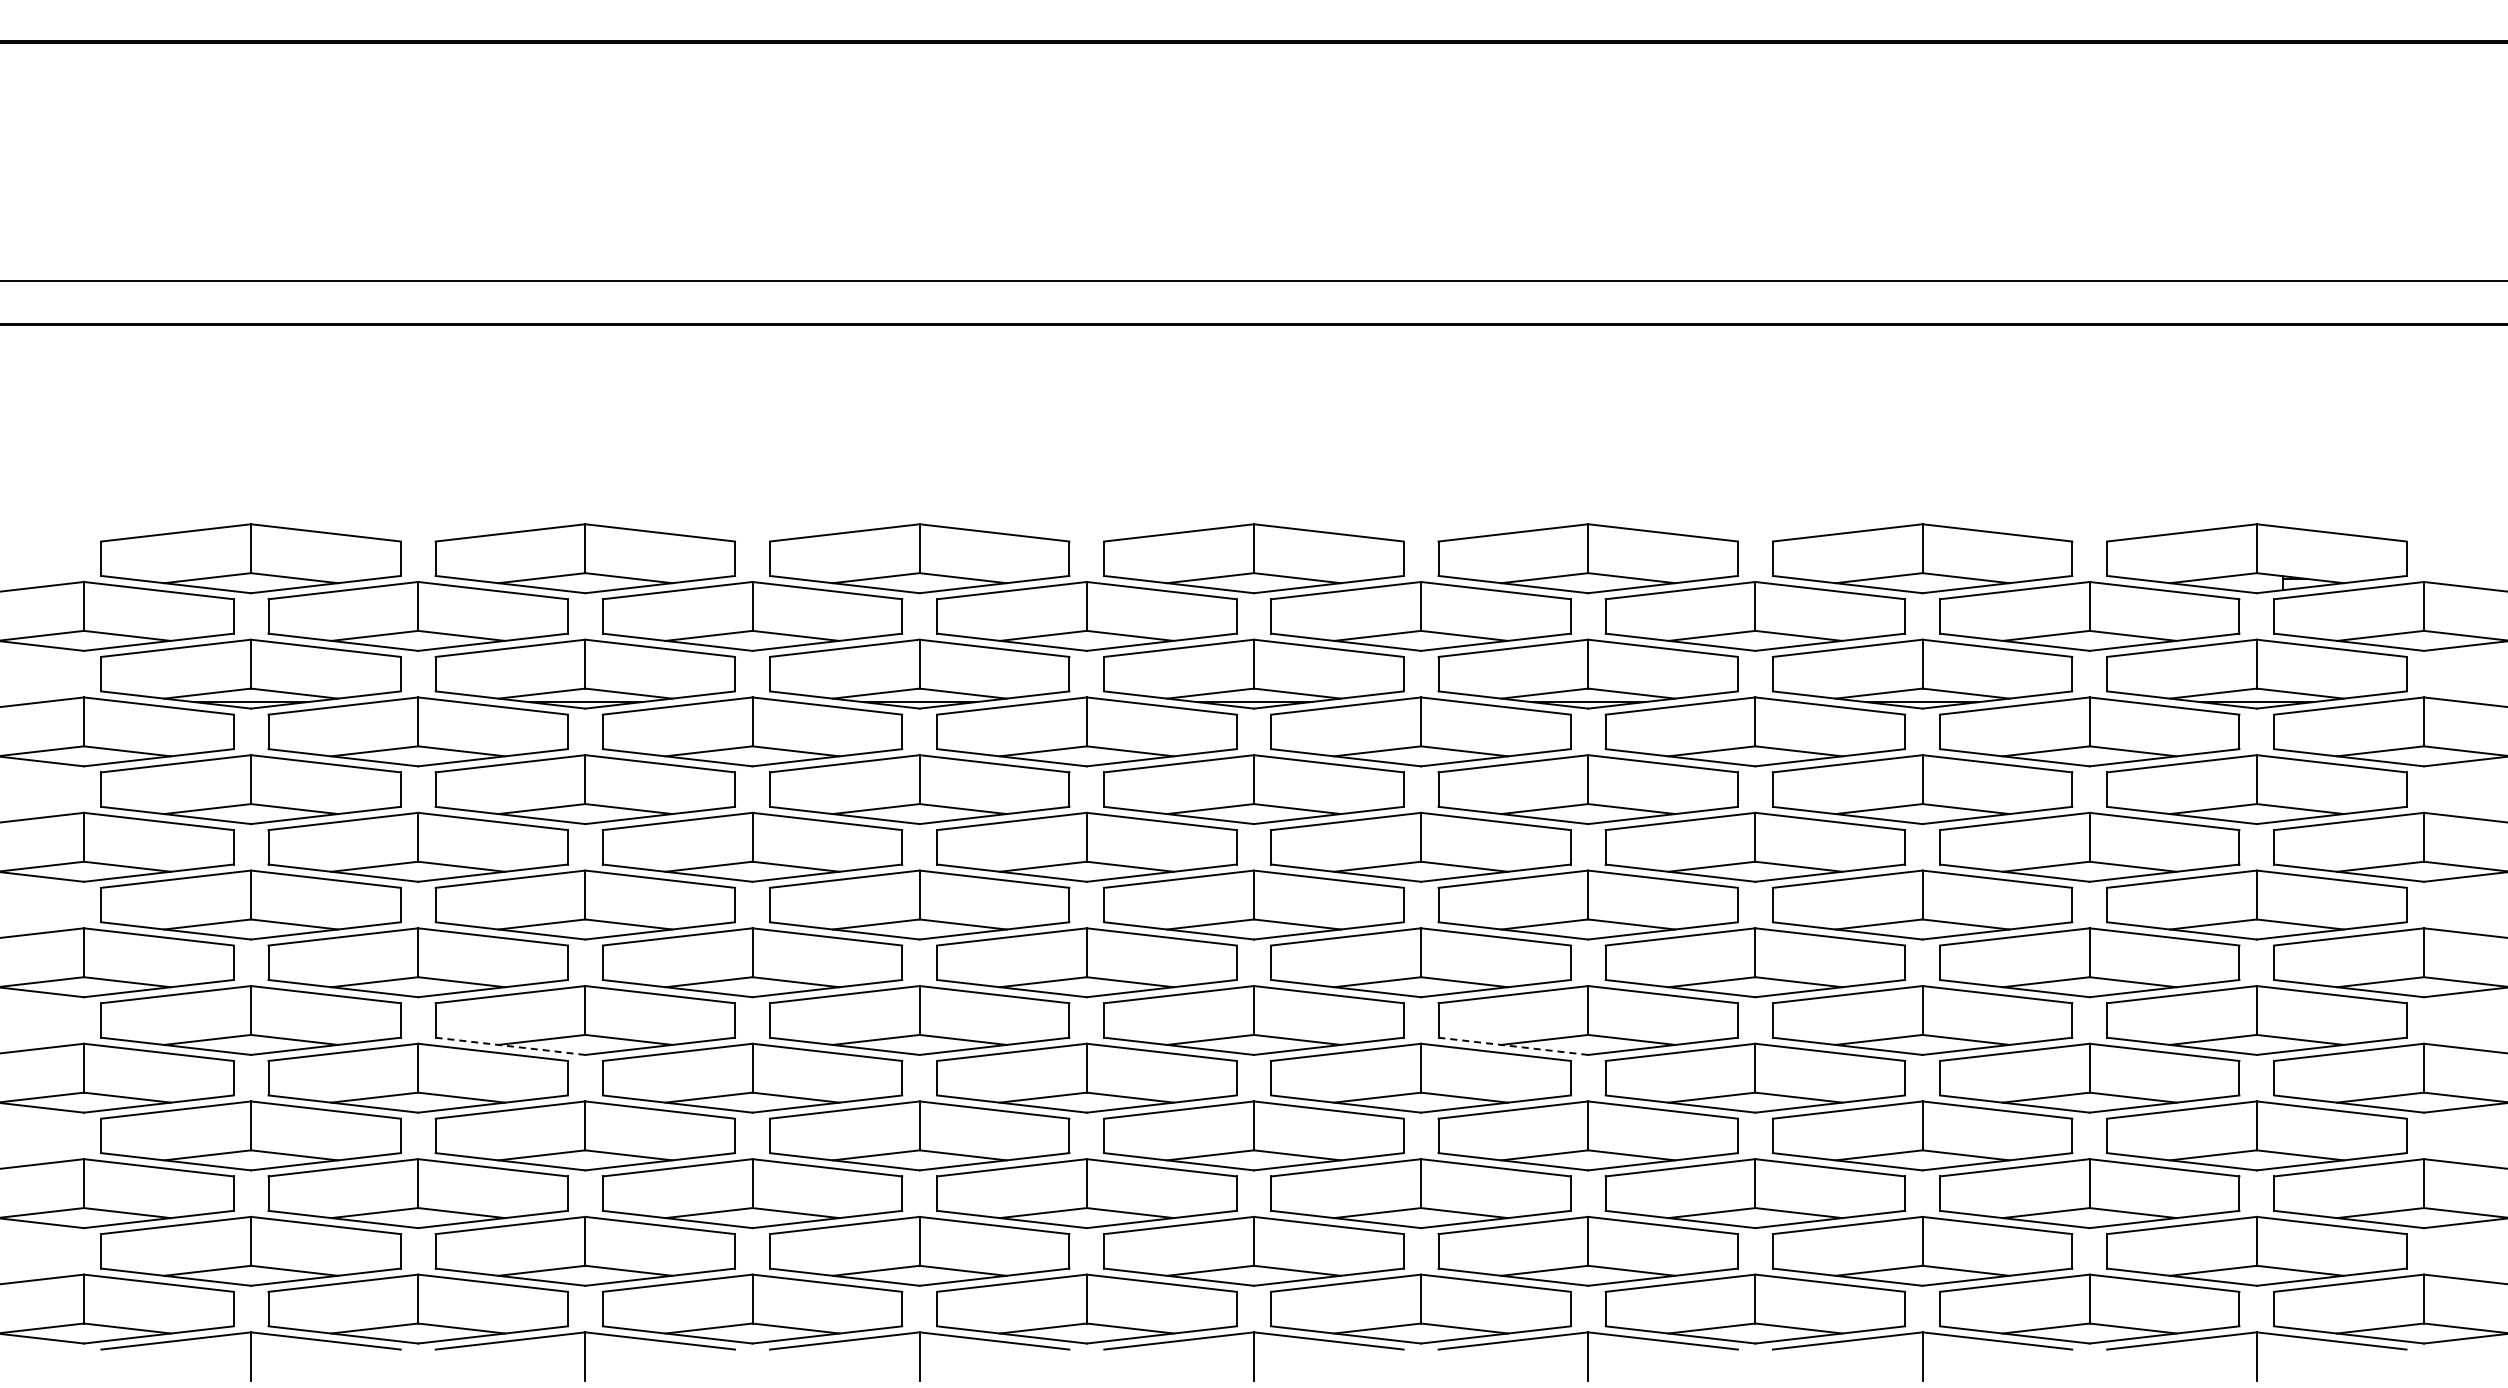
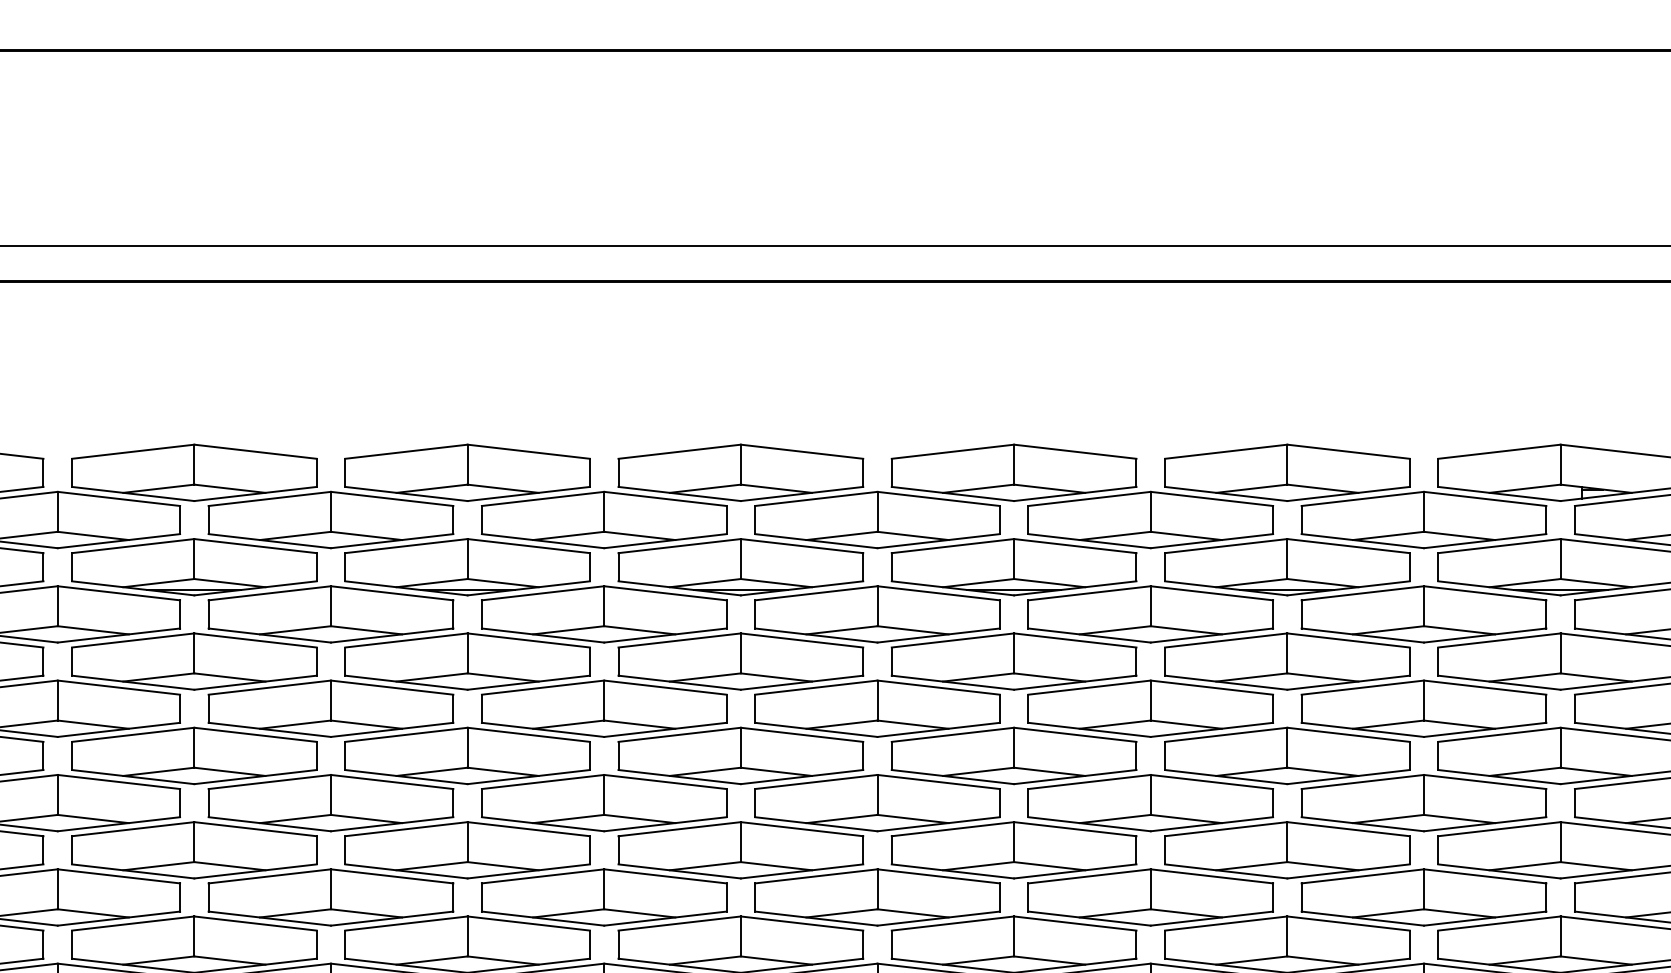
line: (510, 1046) -> (133, 871), dashed -> solid
line: (1512, 1046) -> (952, 871), dashed -> solid

